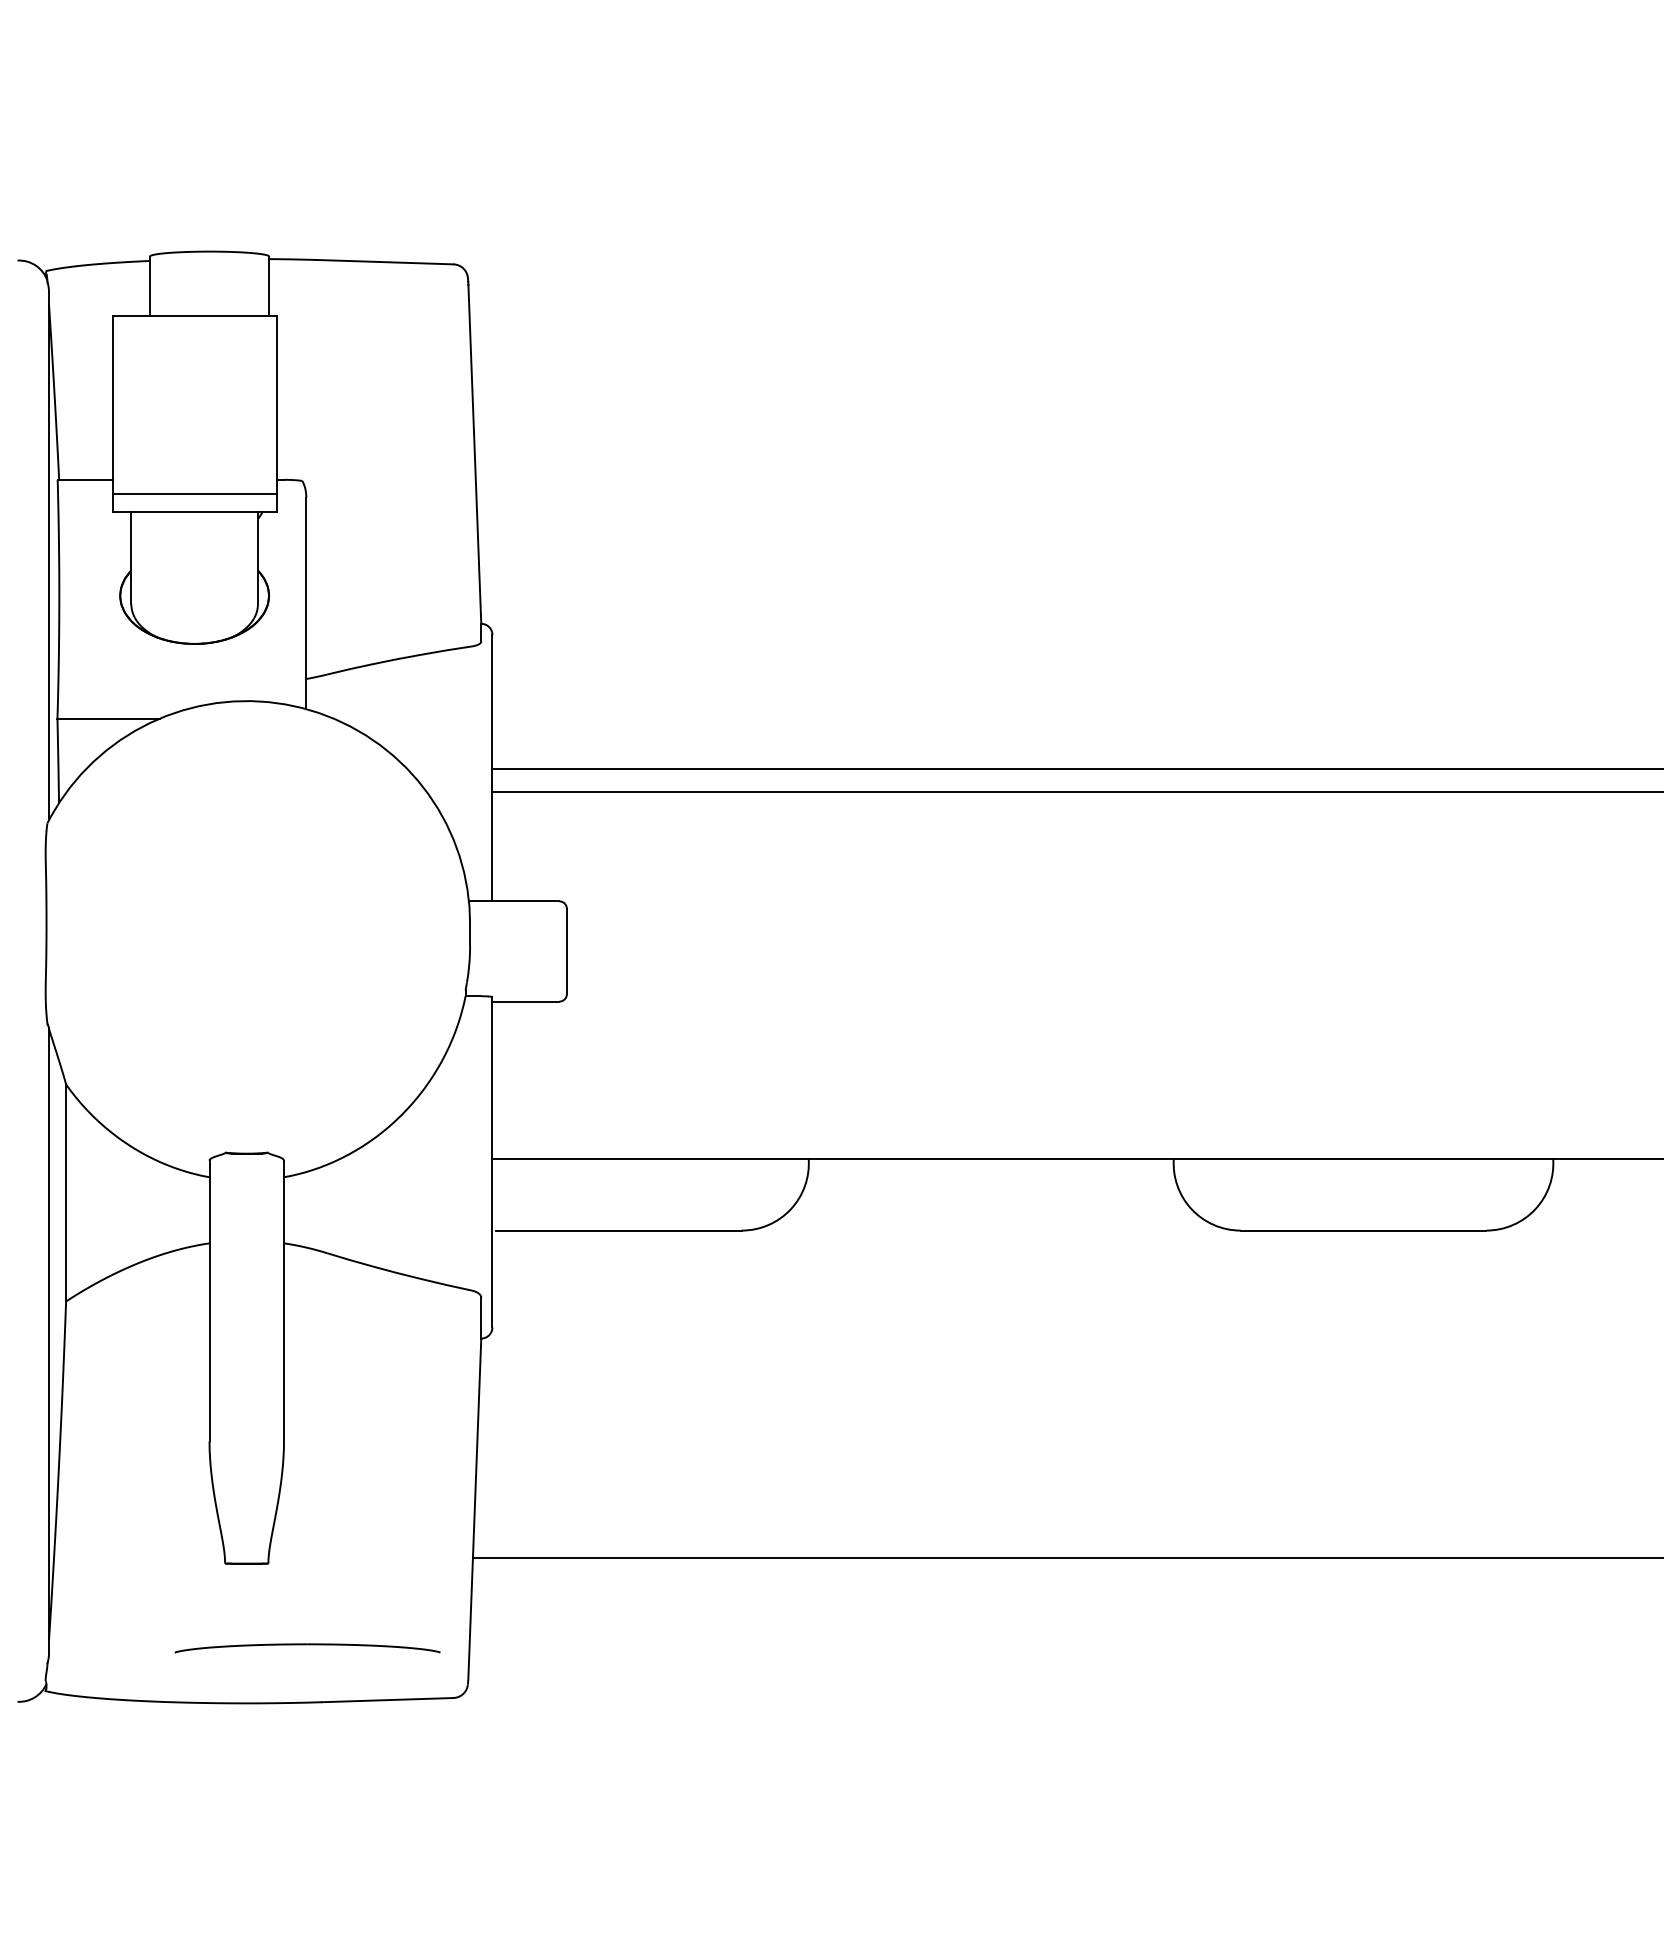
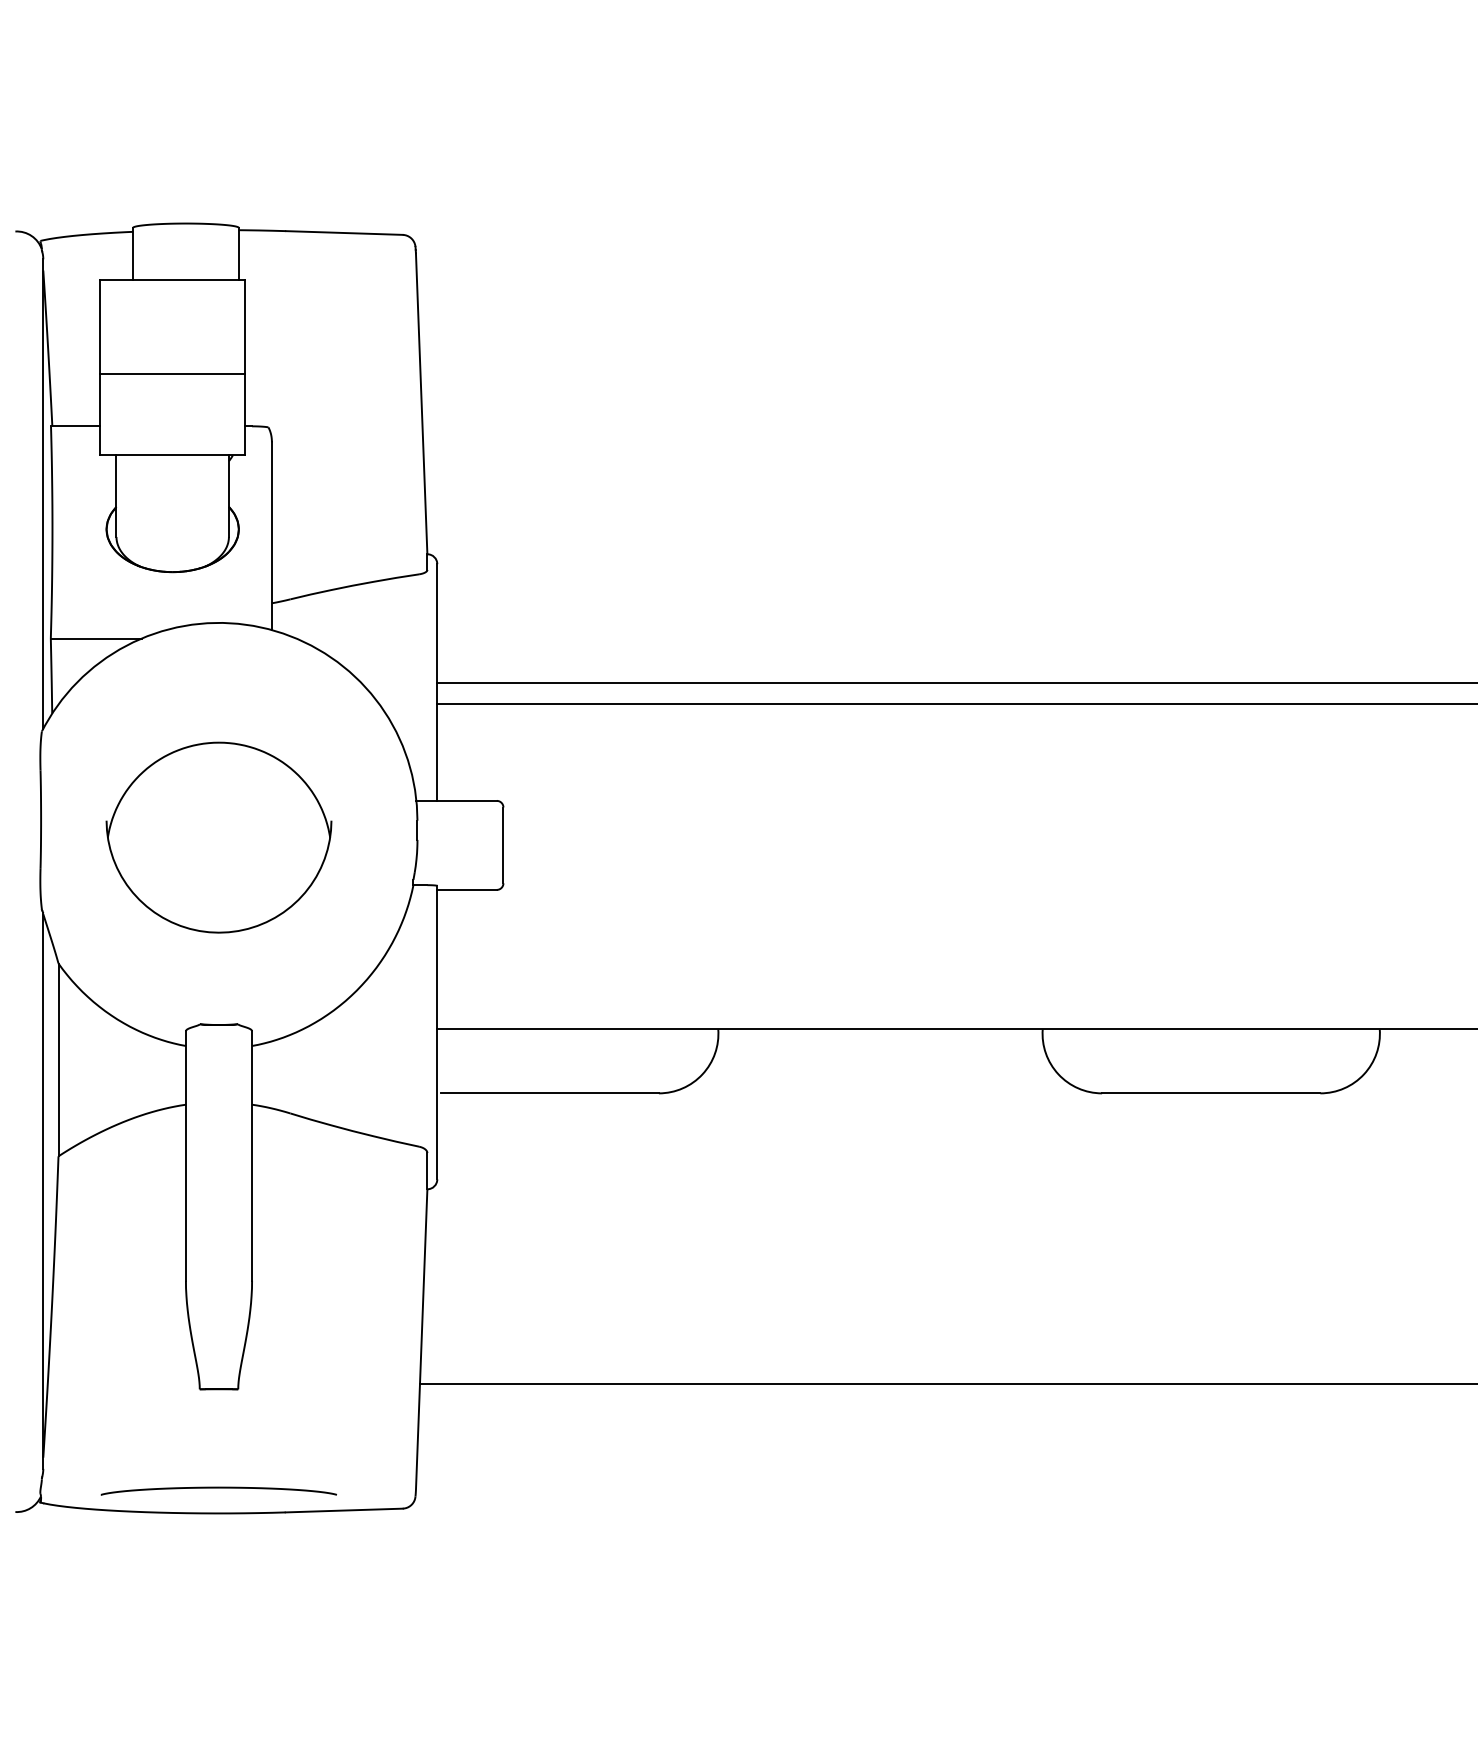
line: (194, 494) -> (172, 374), moved
part: (246, 942) -> (218, 837), added
part: (307, 1648) -> (218, 1491), moved

